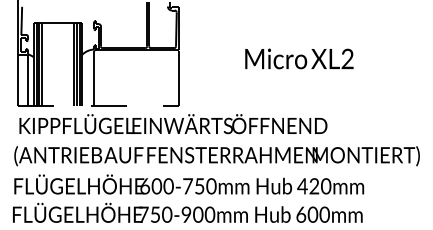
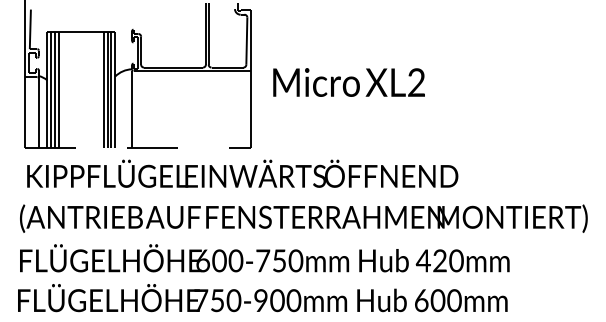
text: (299, 58) -> (348, 82), moved

